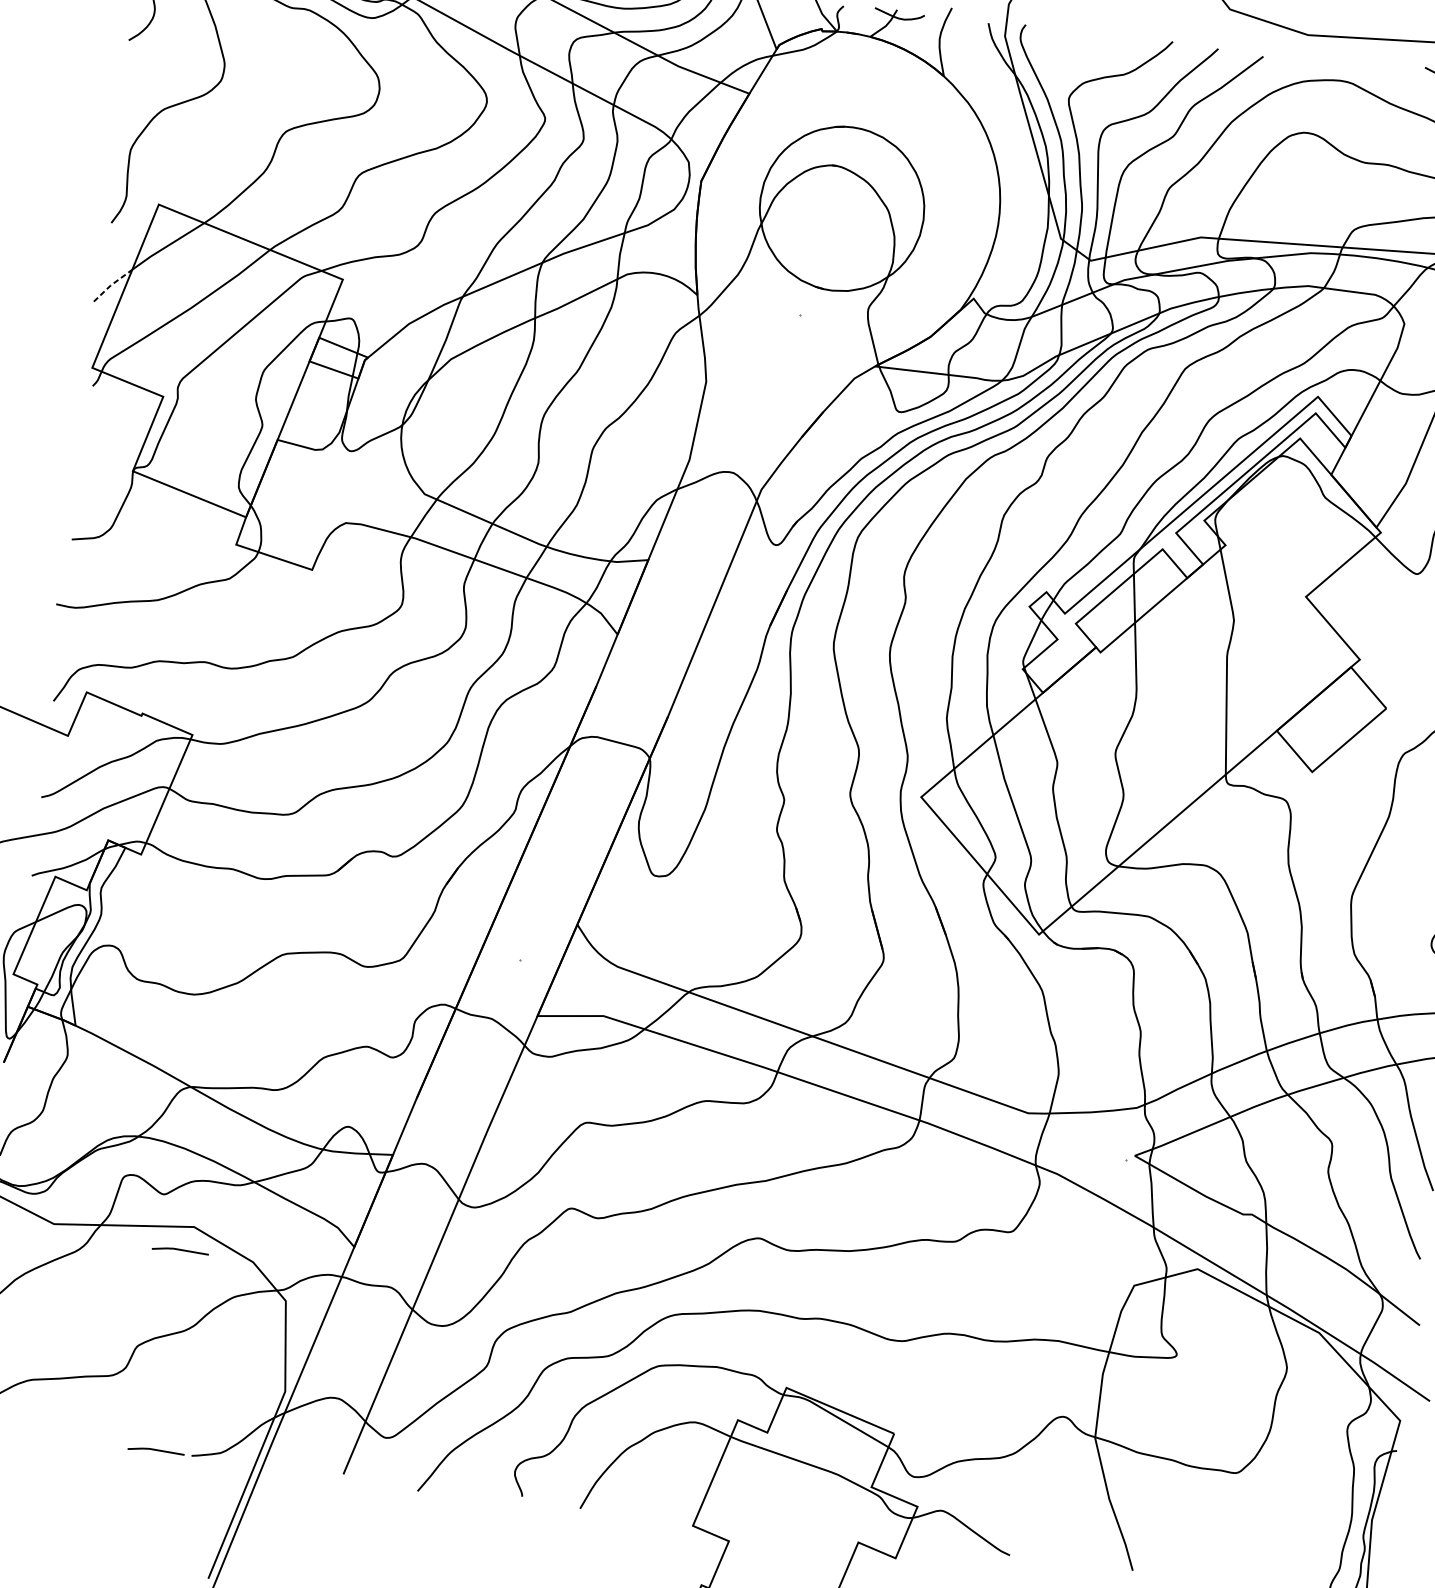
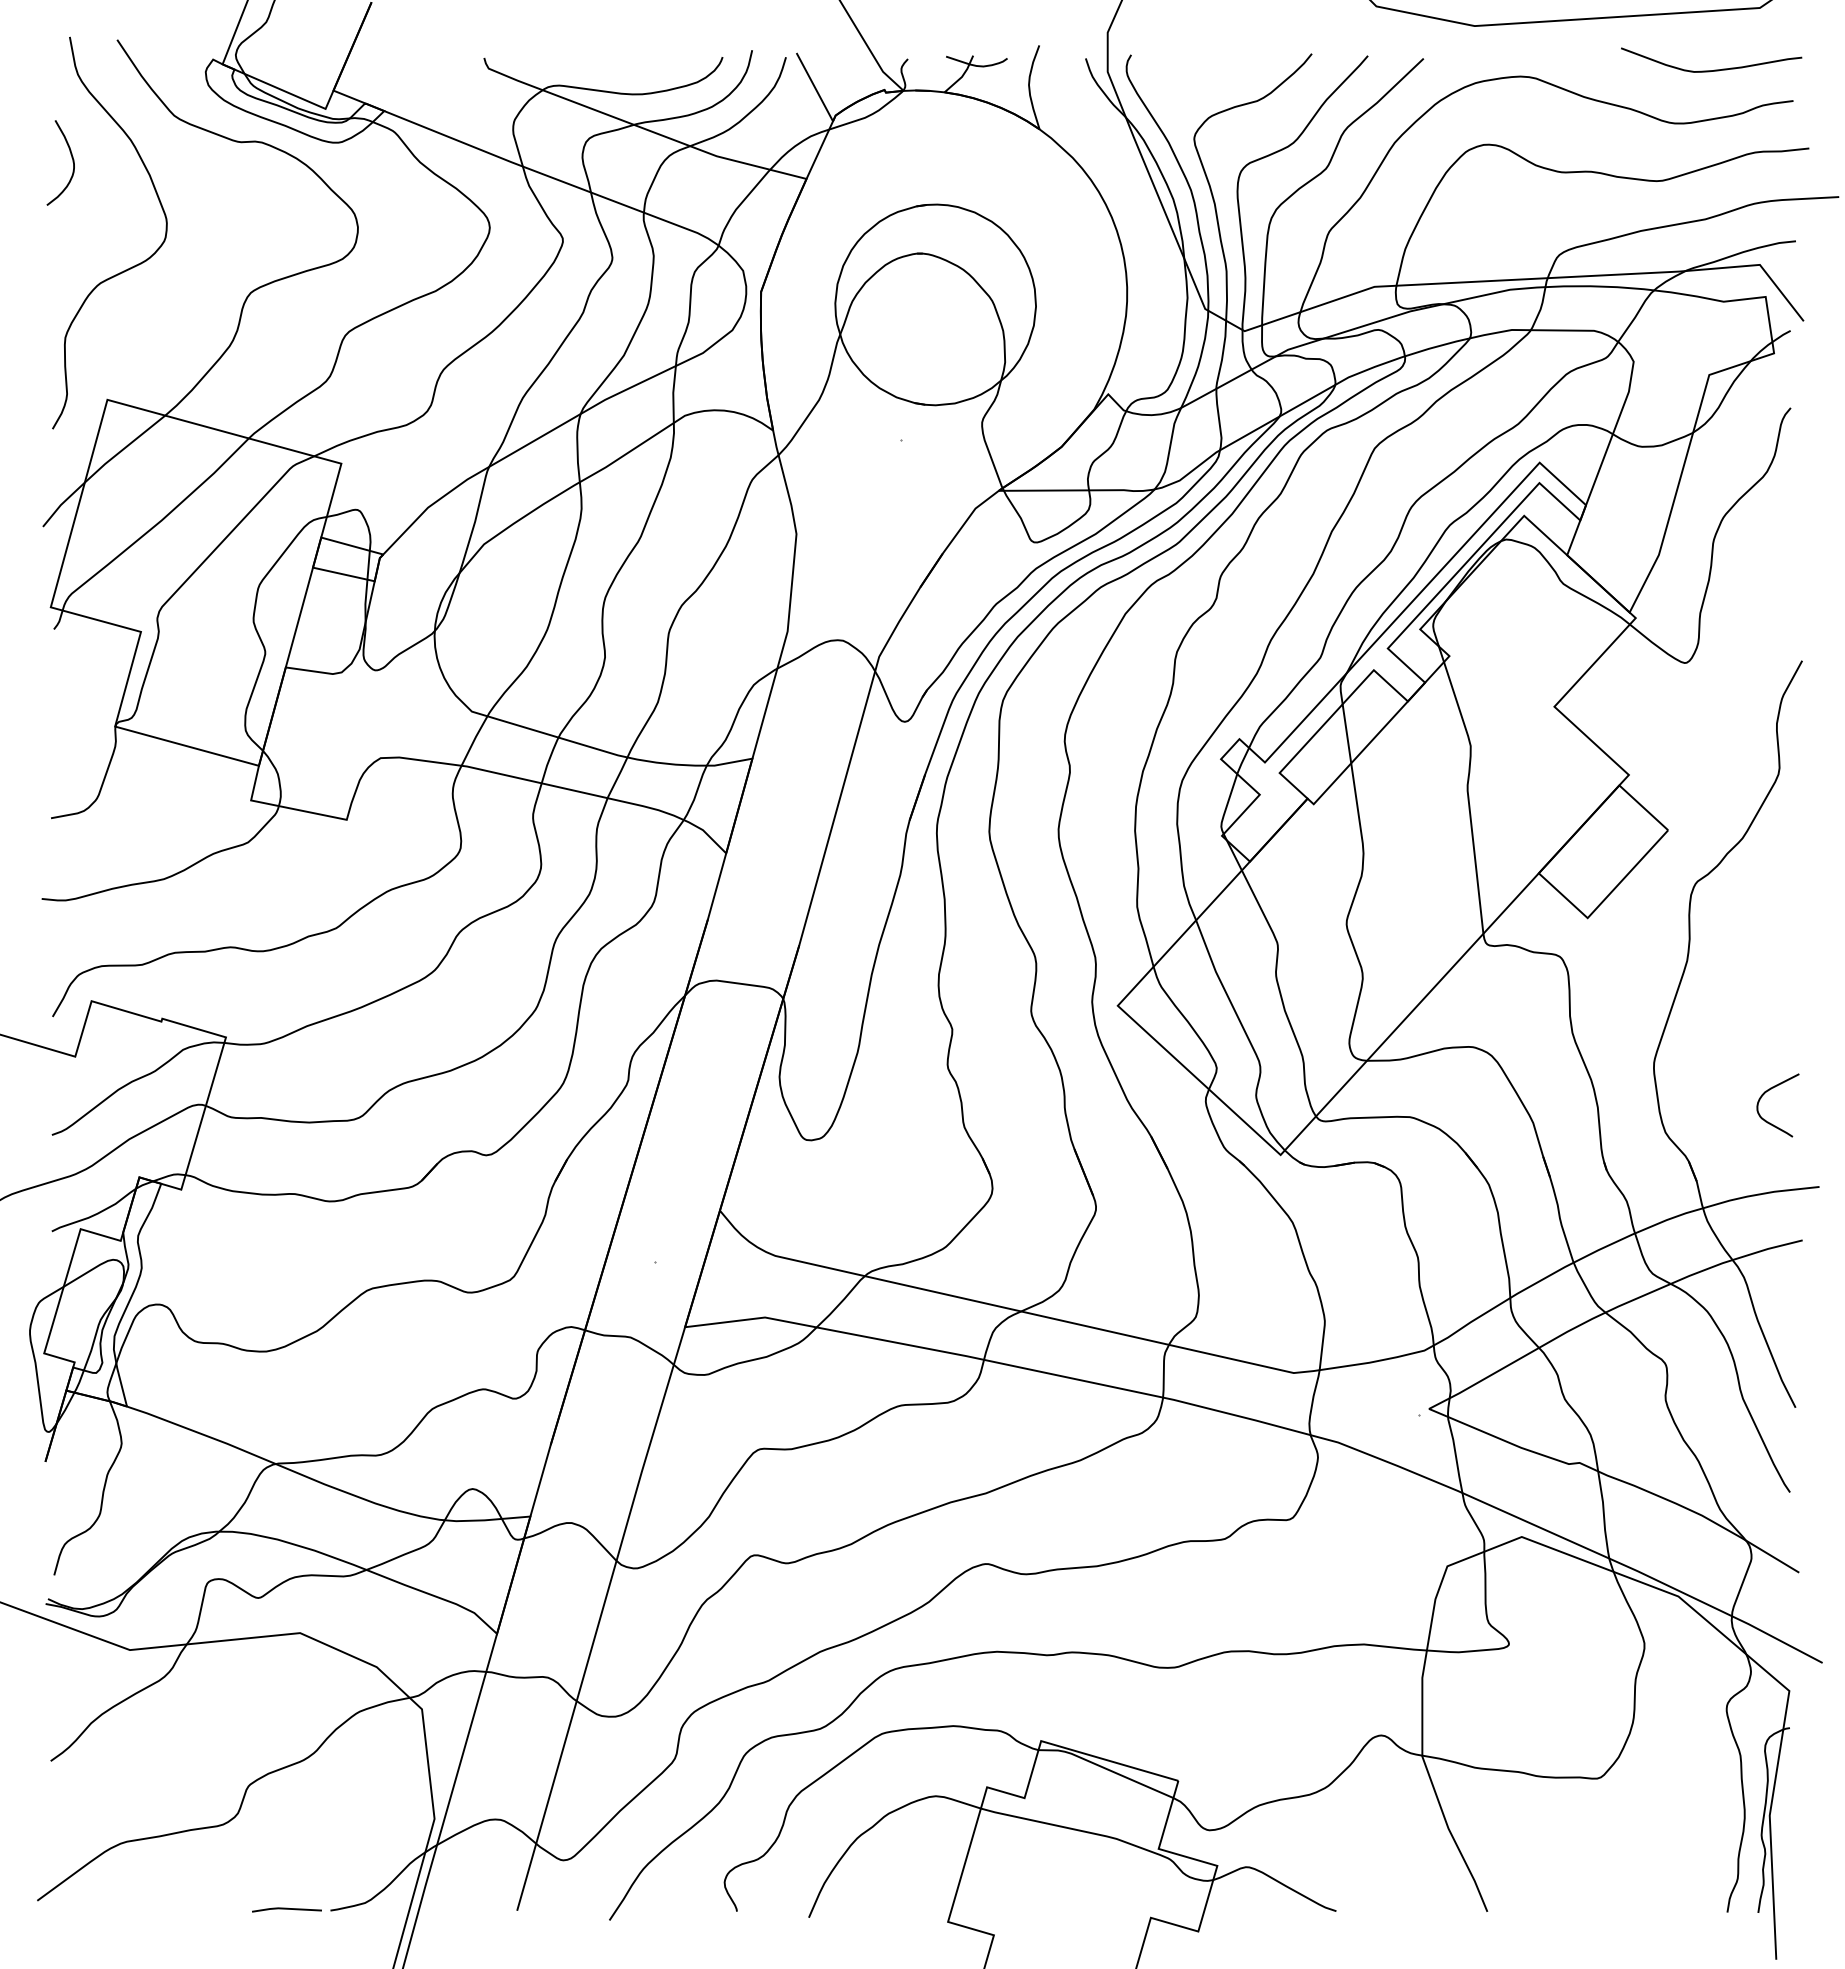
line: (112, 284) -> (62, 503), dashed -> solid
line: (180, 1250) -> (286, 1663), removed

